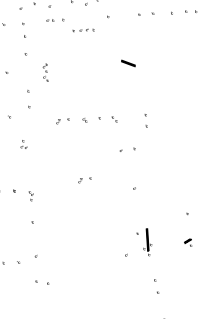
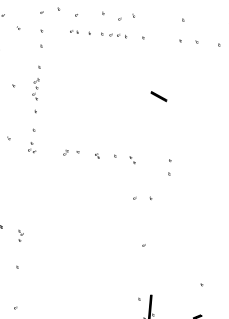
part: (83, 30) -> (113, 35), moved
part: (45, 72) -> (35, 88), moved
part: (23, 144) -> (31, 147), moved
part: (84, 180) -> (86, 227), removed

